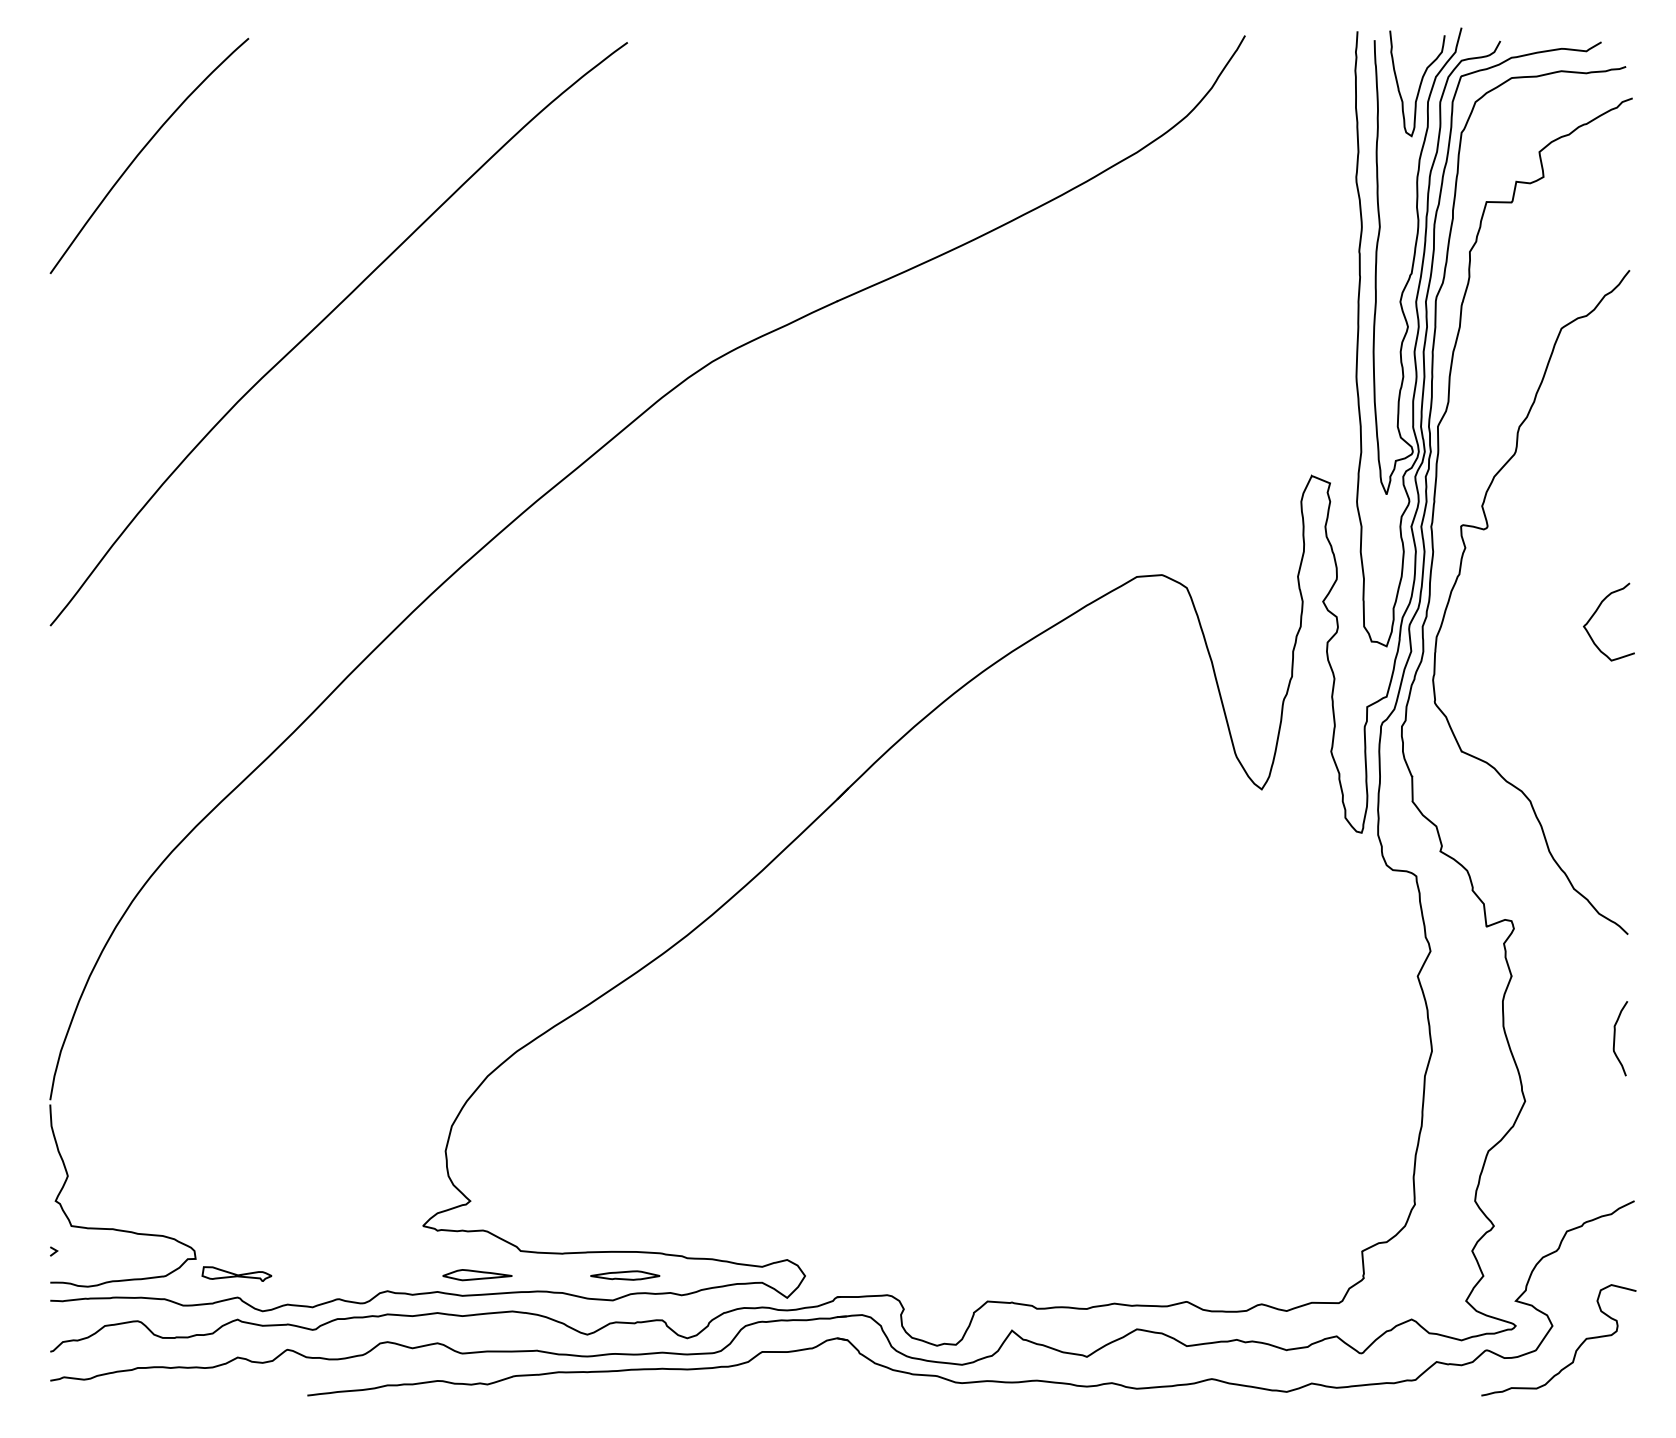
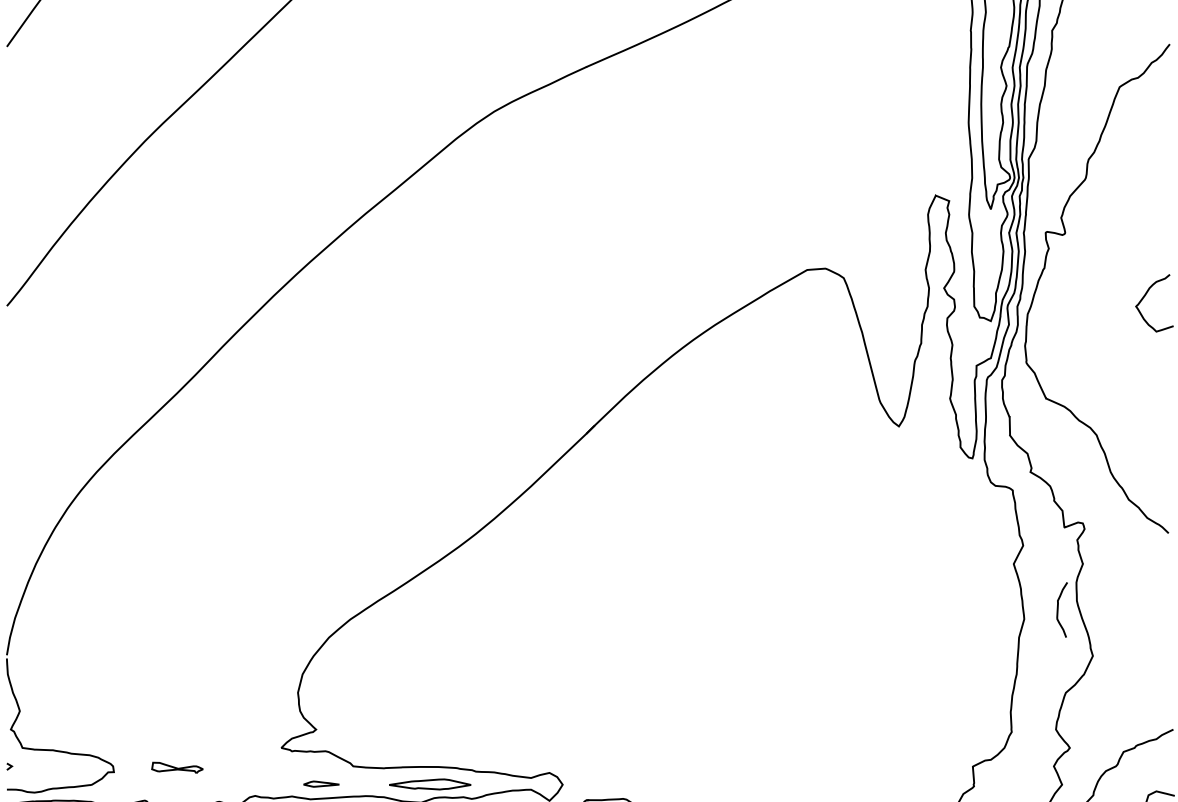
curve: (1615, 1038) -> (1058, 609), moved
part: (236, 1273) -> (177, 767), moved
part: (477, 1275) -> (321, 784), size x0.7
part: (625, 1275) -> (430, 784), size x1.6

